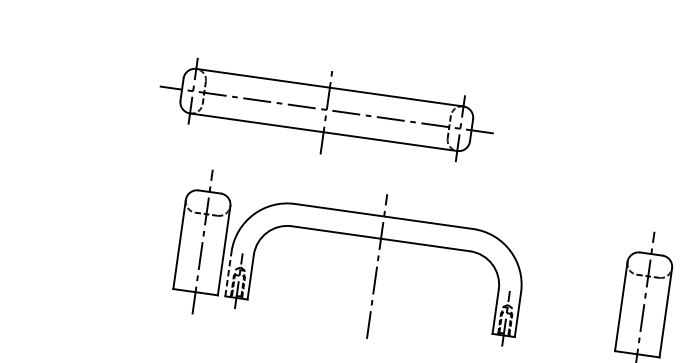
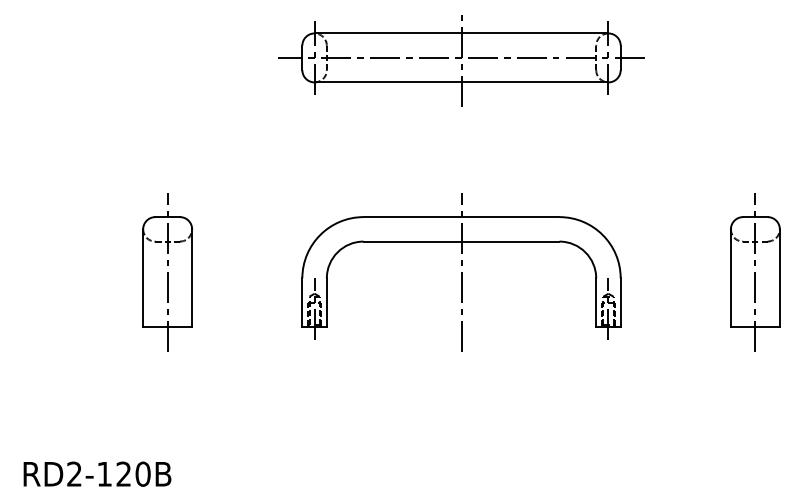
part: (326, 112) -> (461, 60), moved
part: (202, 242) -> (167, 272), moved
line: (228, 273) -> (302, 302), dashed -> solid

